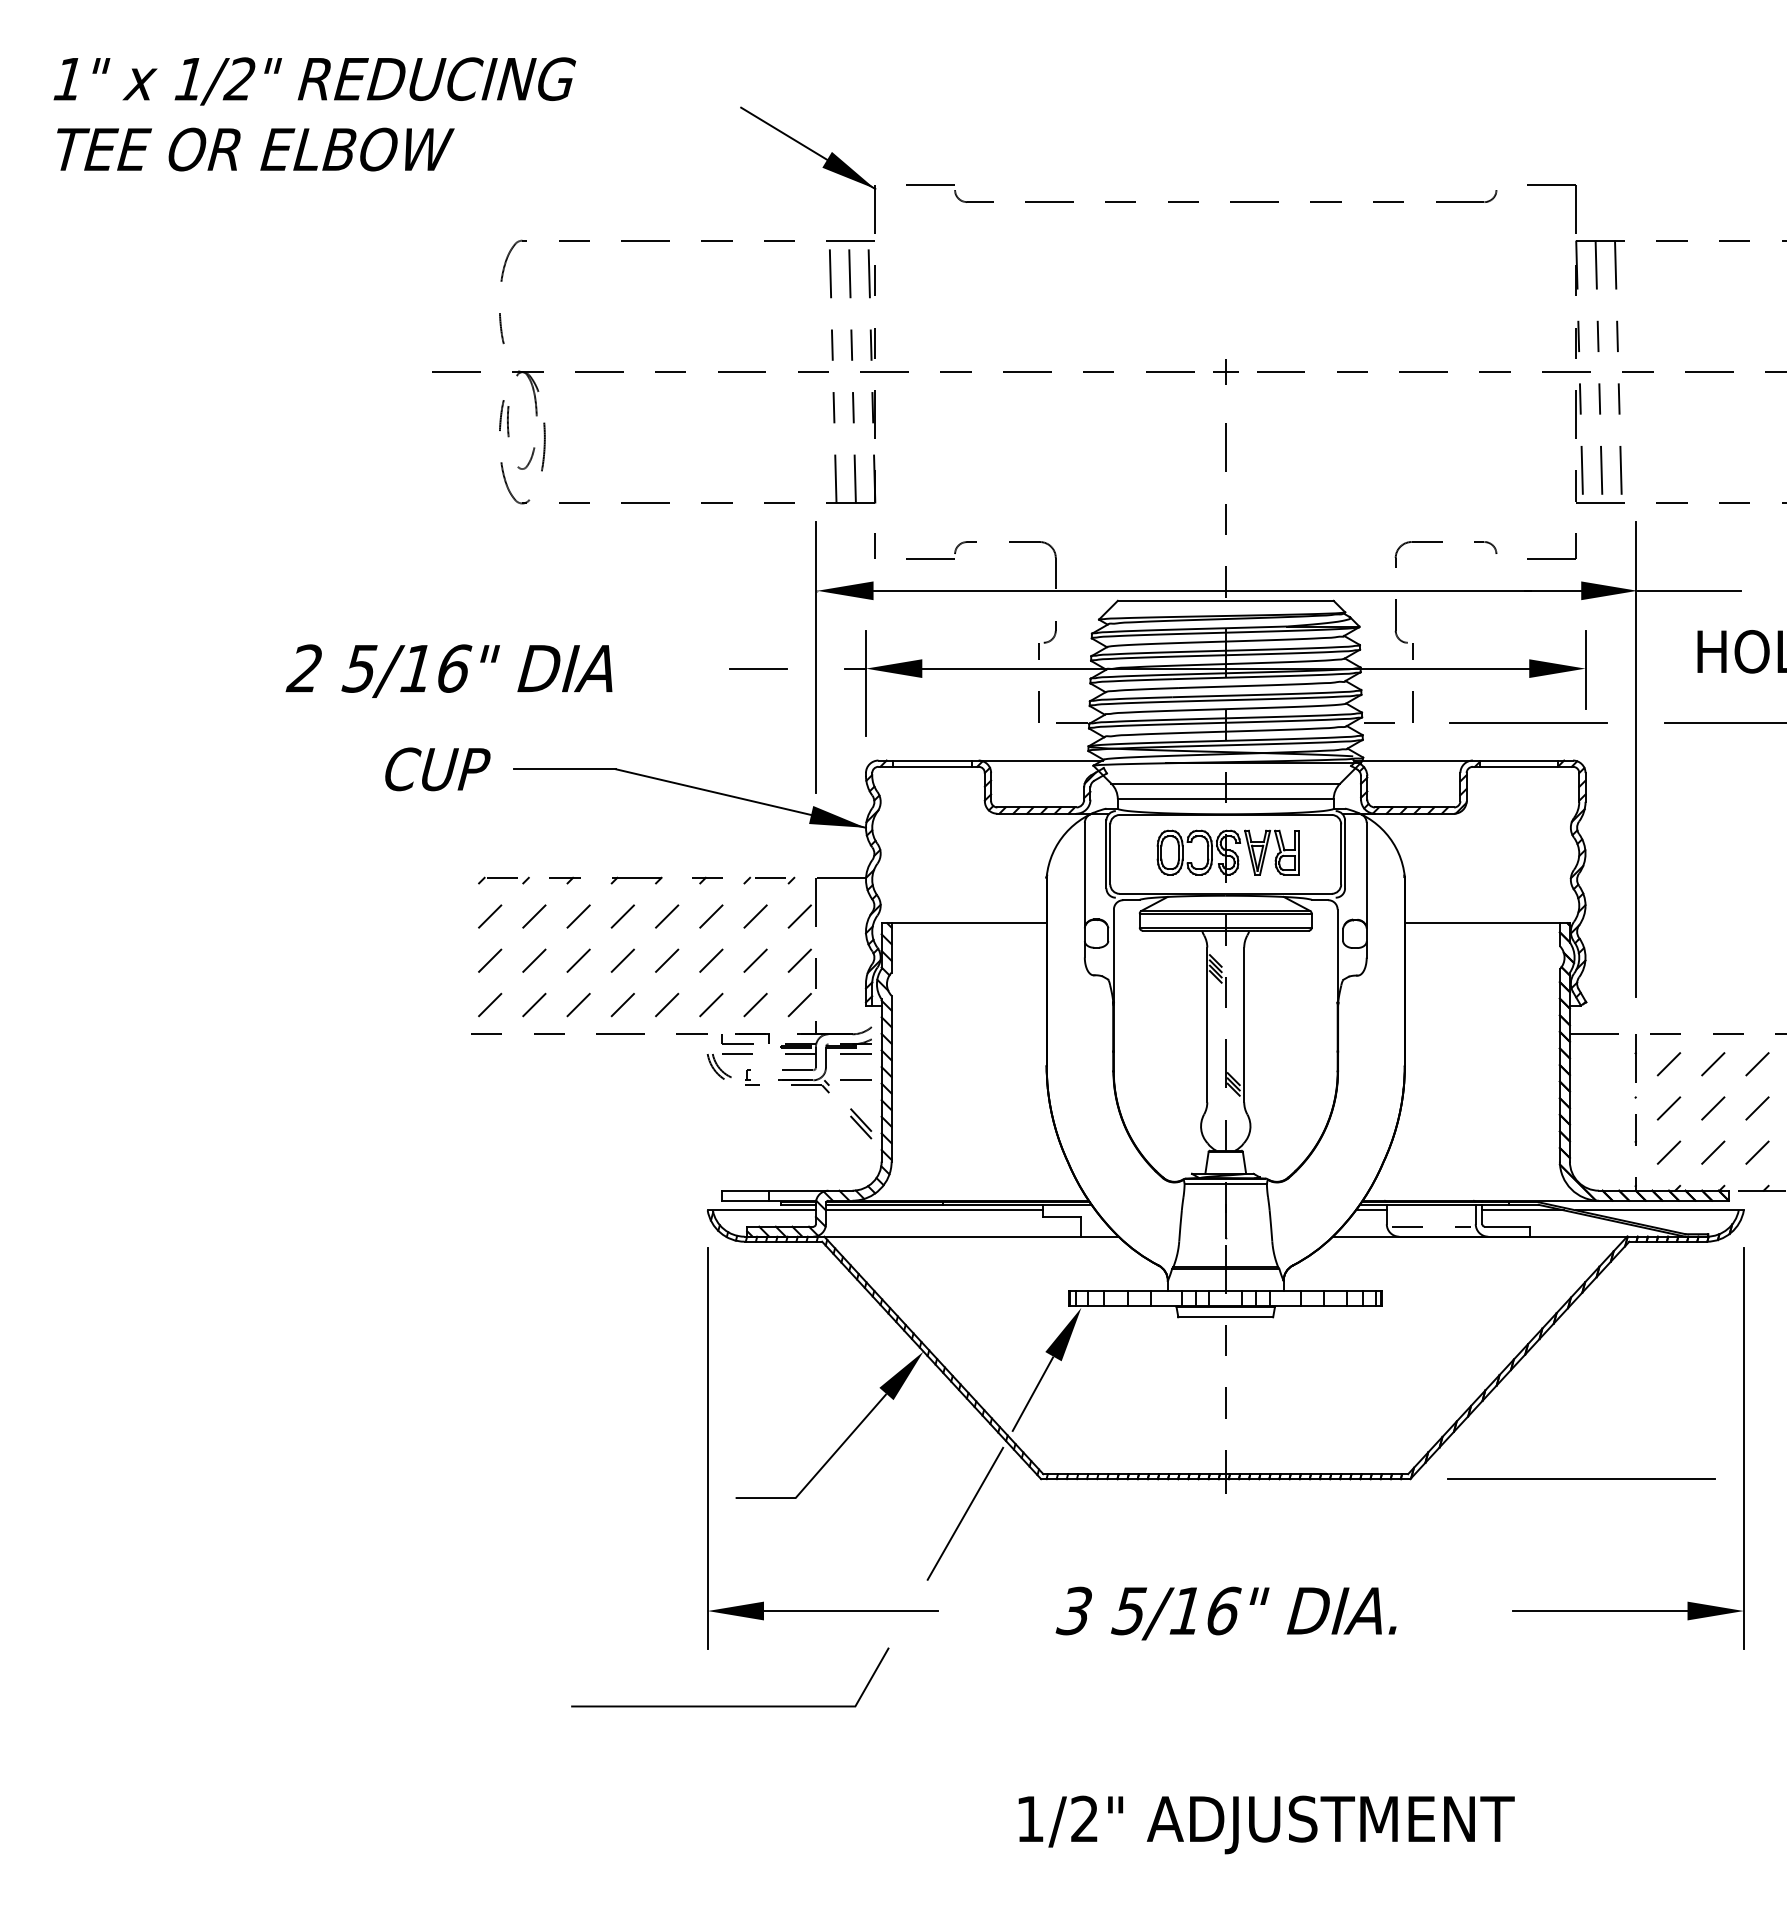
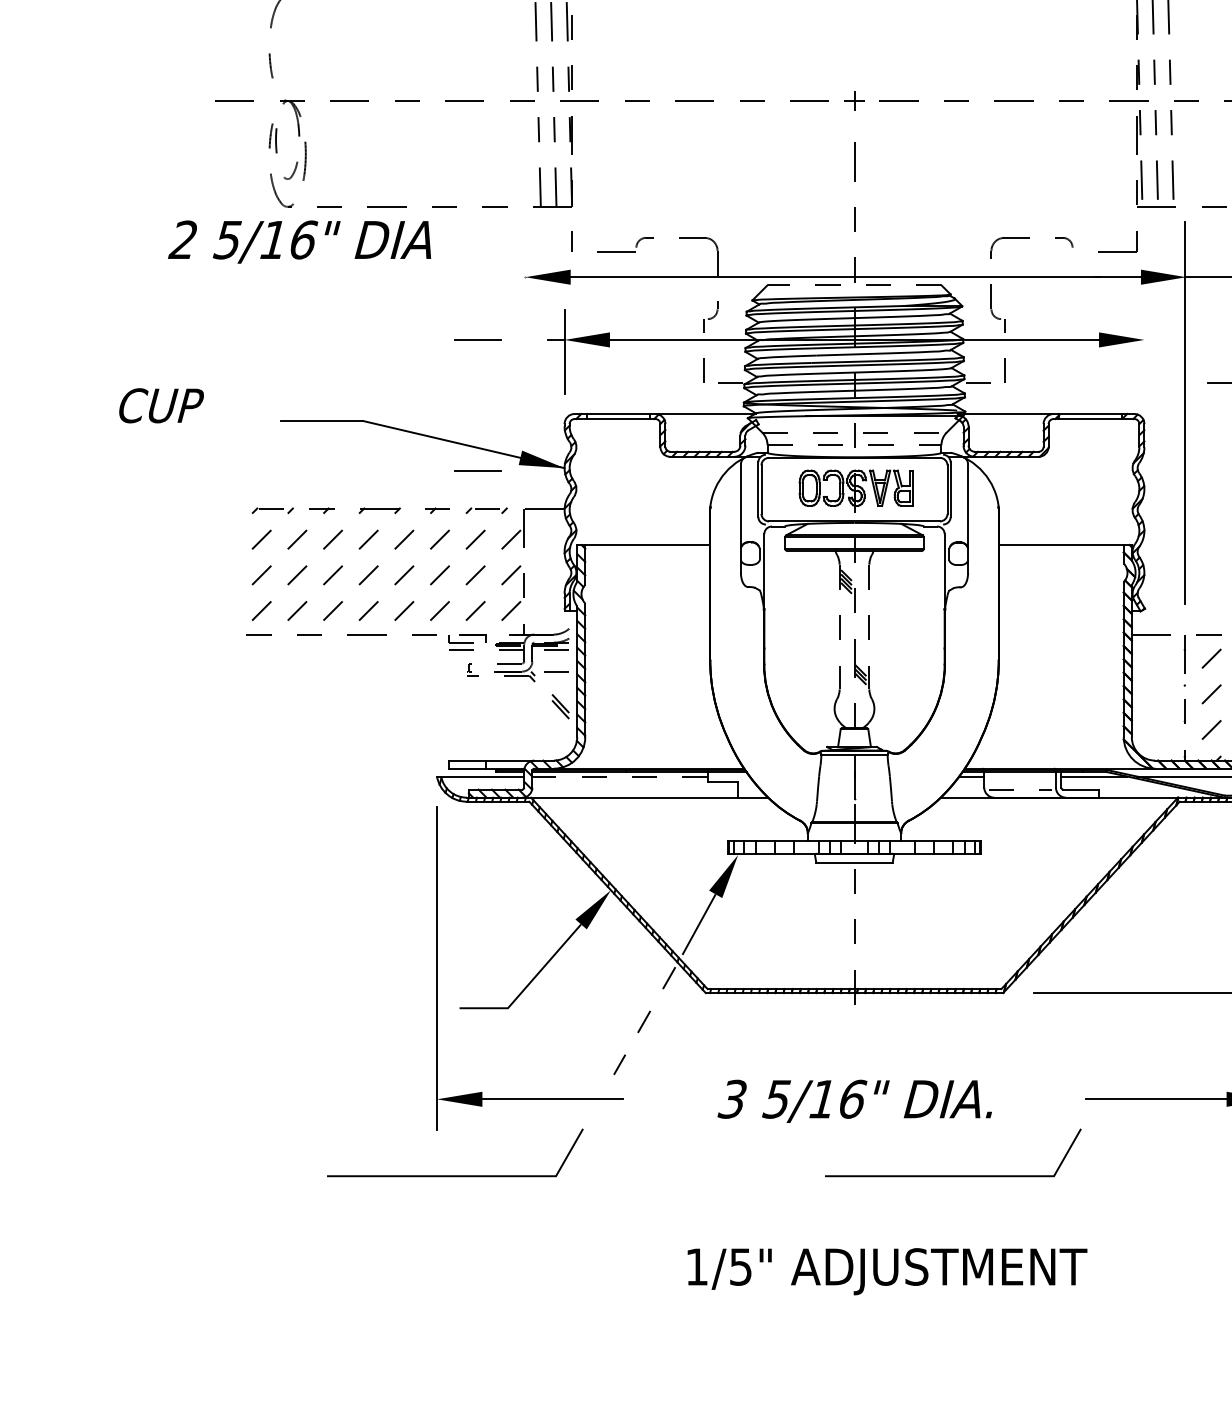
line: (1225, 600) -> (854, 285), solid -> dashed
line: (815, 657) -> (523, 330), removed
text: (448, 670) -> (299, 241), moved
line: (1585, 670) -> (1144, 341), removed
line: (1528, 722) -> (1098, 383), removed
text: (437, 769) -> (161, 405), moved
line: (1226, 783) -> (855, 432), solid -> dashed
line: (1225, 799) -> (854, 445), solid -> dashed
line: (758, 831) -> (477, 471), added
line: (1207, 1025) -> (839, 627), solid -> dashed
line: (1244, 1025) -> (869, 627), solid -> dashed
part: (718, 1066) -> (445, 660), removed
line: (934, 1210) -> (619, 776), solid -> dashed
line: (965, 1513) -> (644, 1020), solid -> dashed
line: (1348, 1705) -> (953, 1175), added
text: (1084, 1818) -> (740, 1266), 1/2" -> 1/5"

